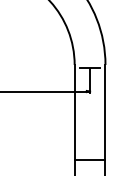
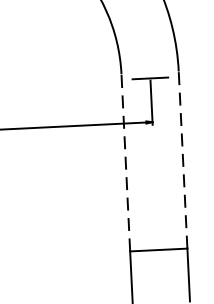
line: (74, 112) -> (125, 162), solid -> dashed
line: (105, 112) -> (183, 159), solid -> dashed

